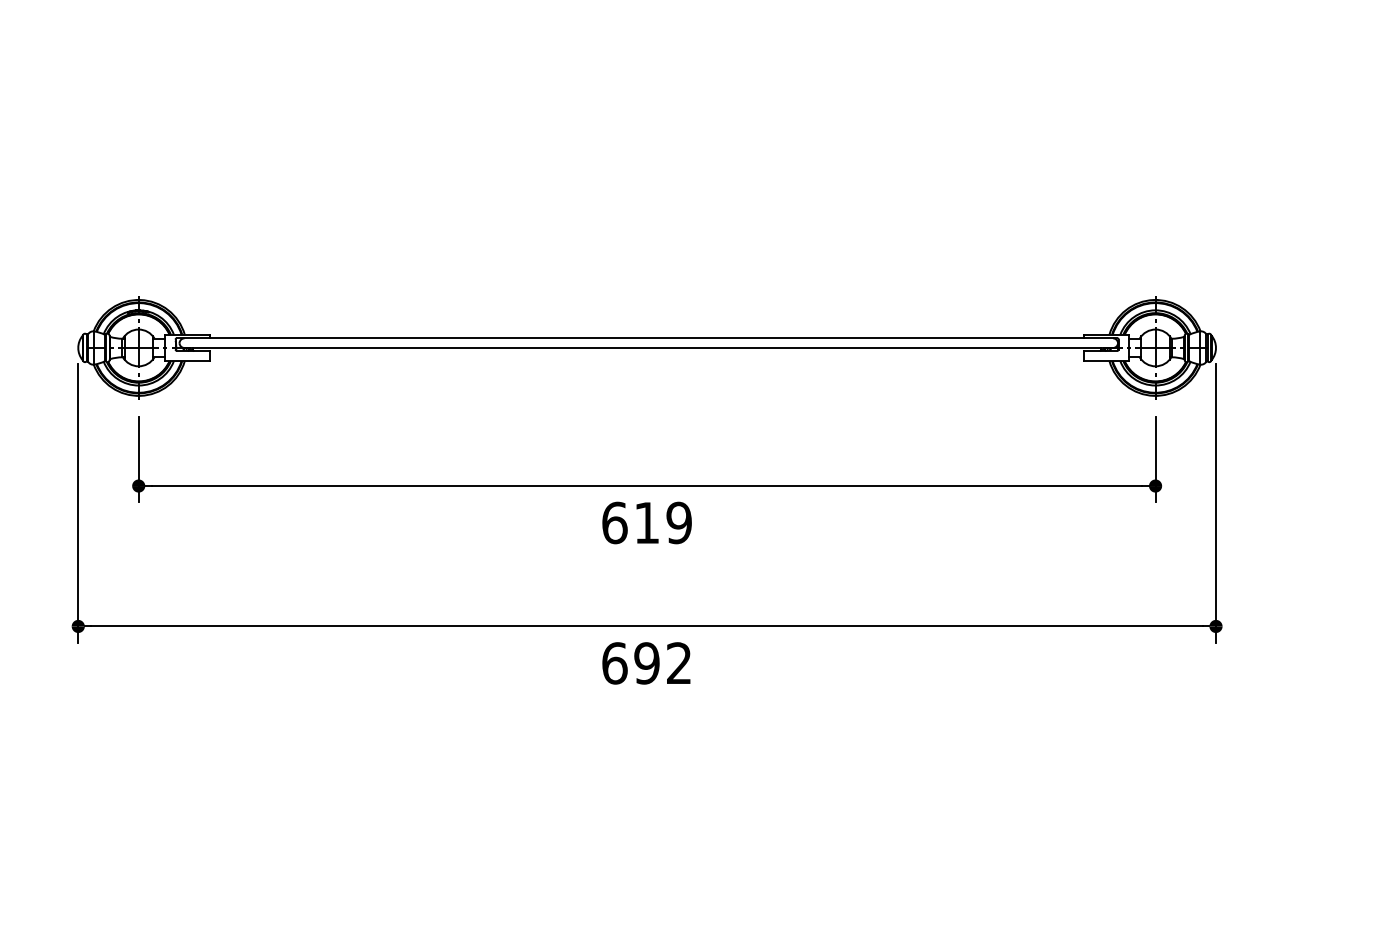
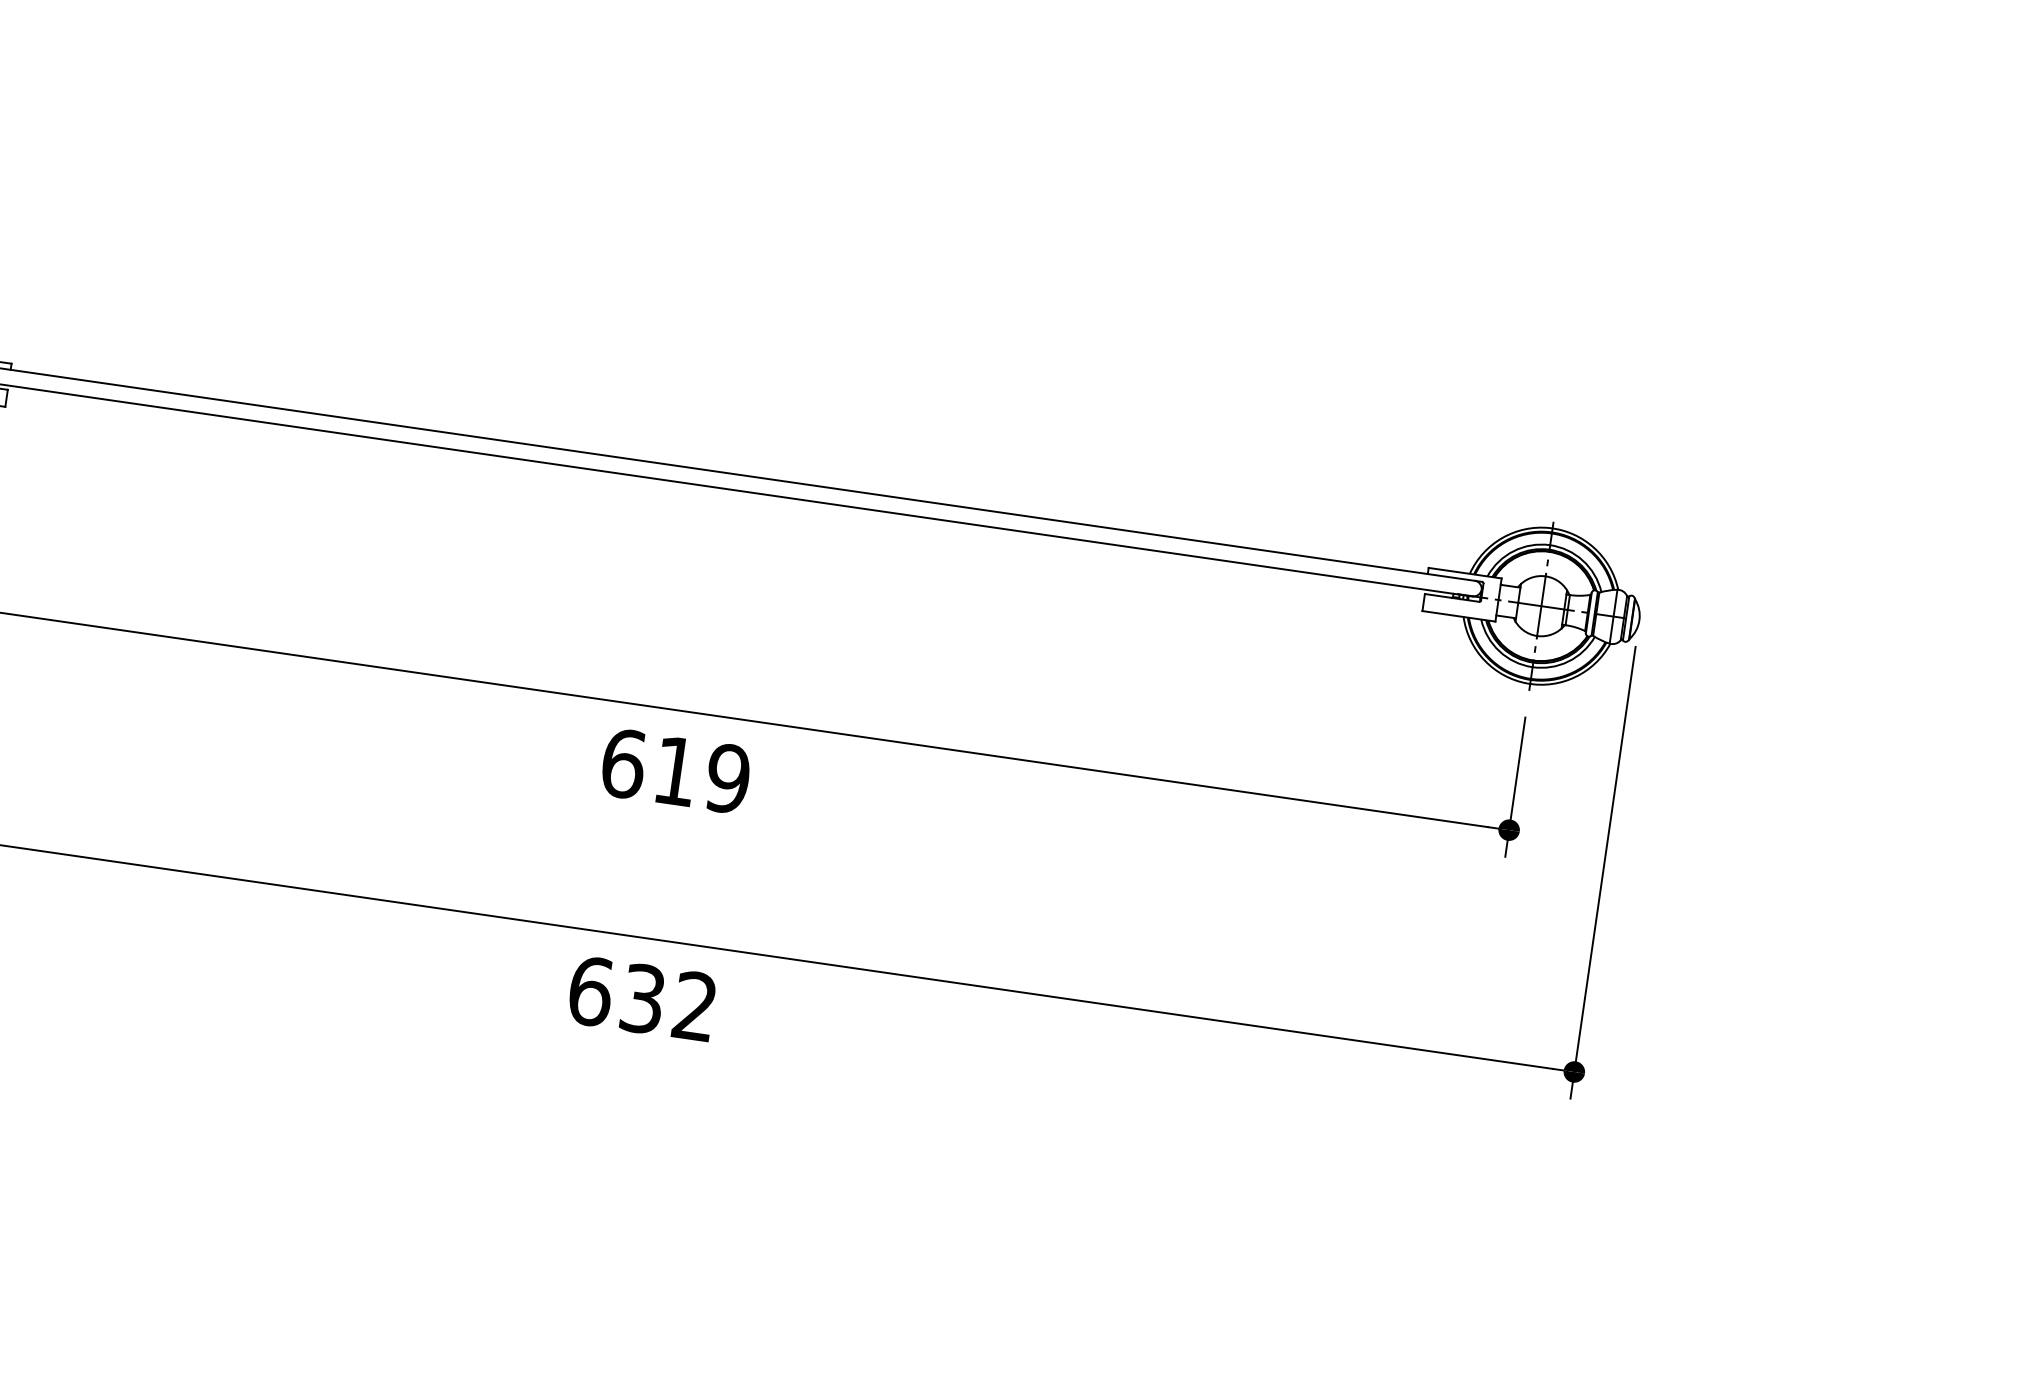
text: (646, 663) -> (642, 998), 692 -> 632

